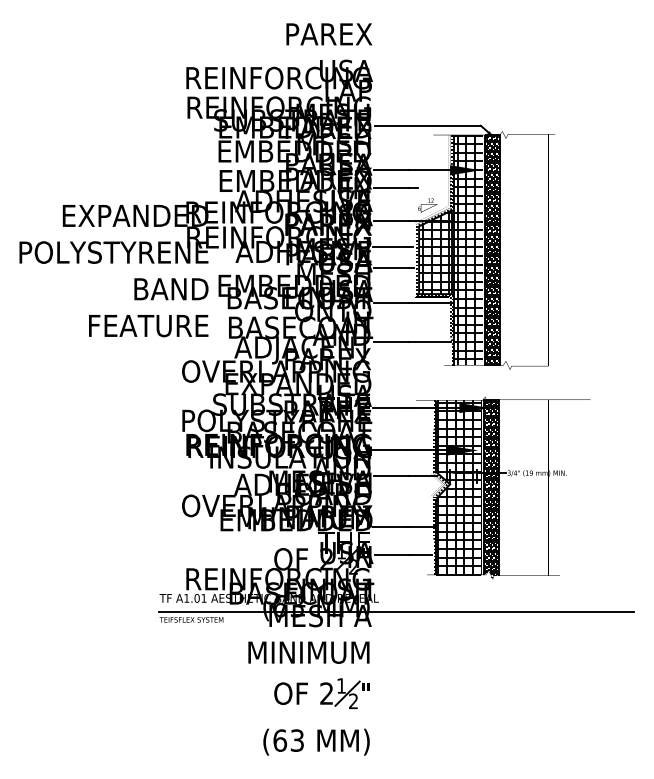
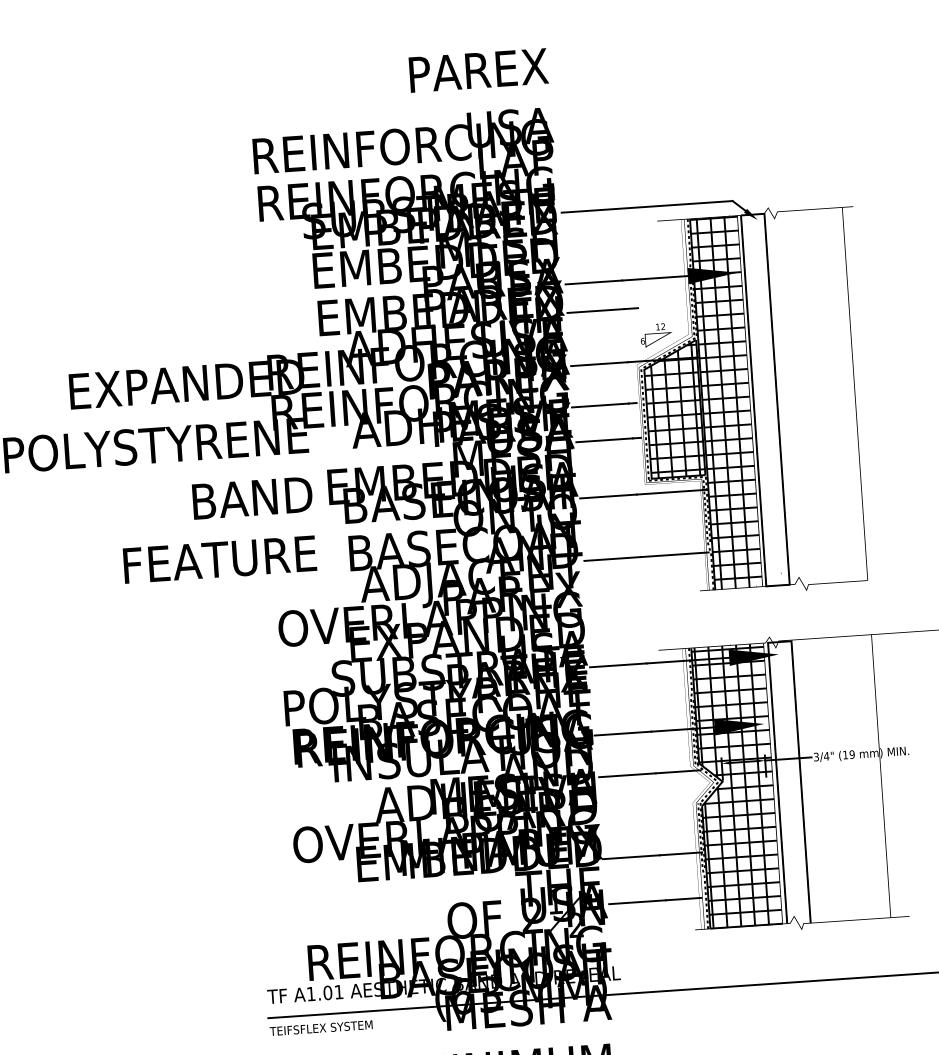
hatch: (492, 250) -> (765, 400), removed
hatch: (491, 488) -> (789, 783), removed

